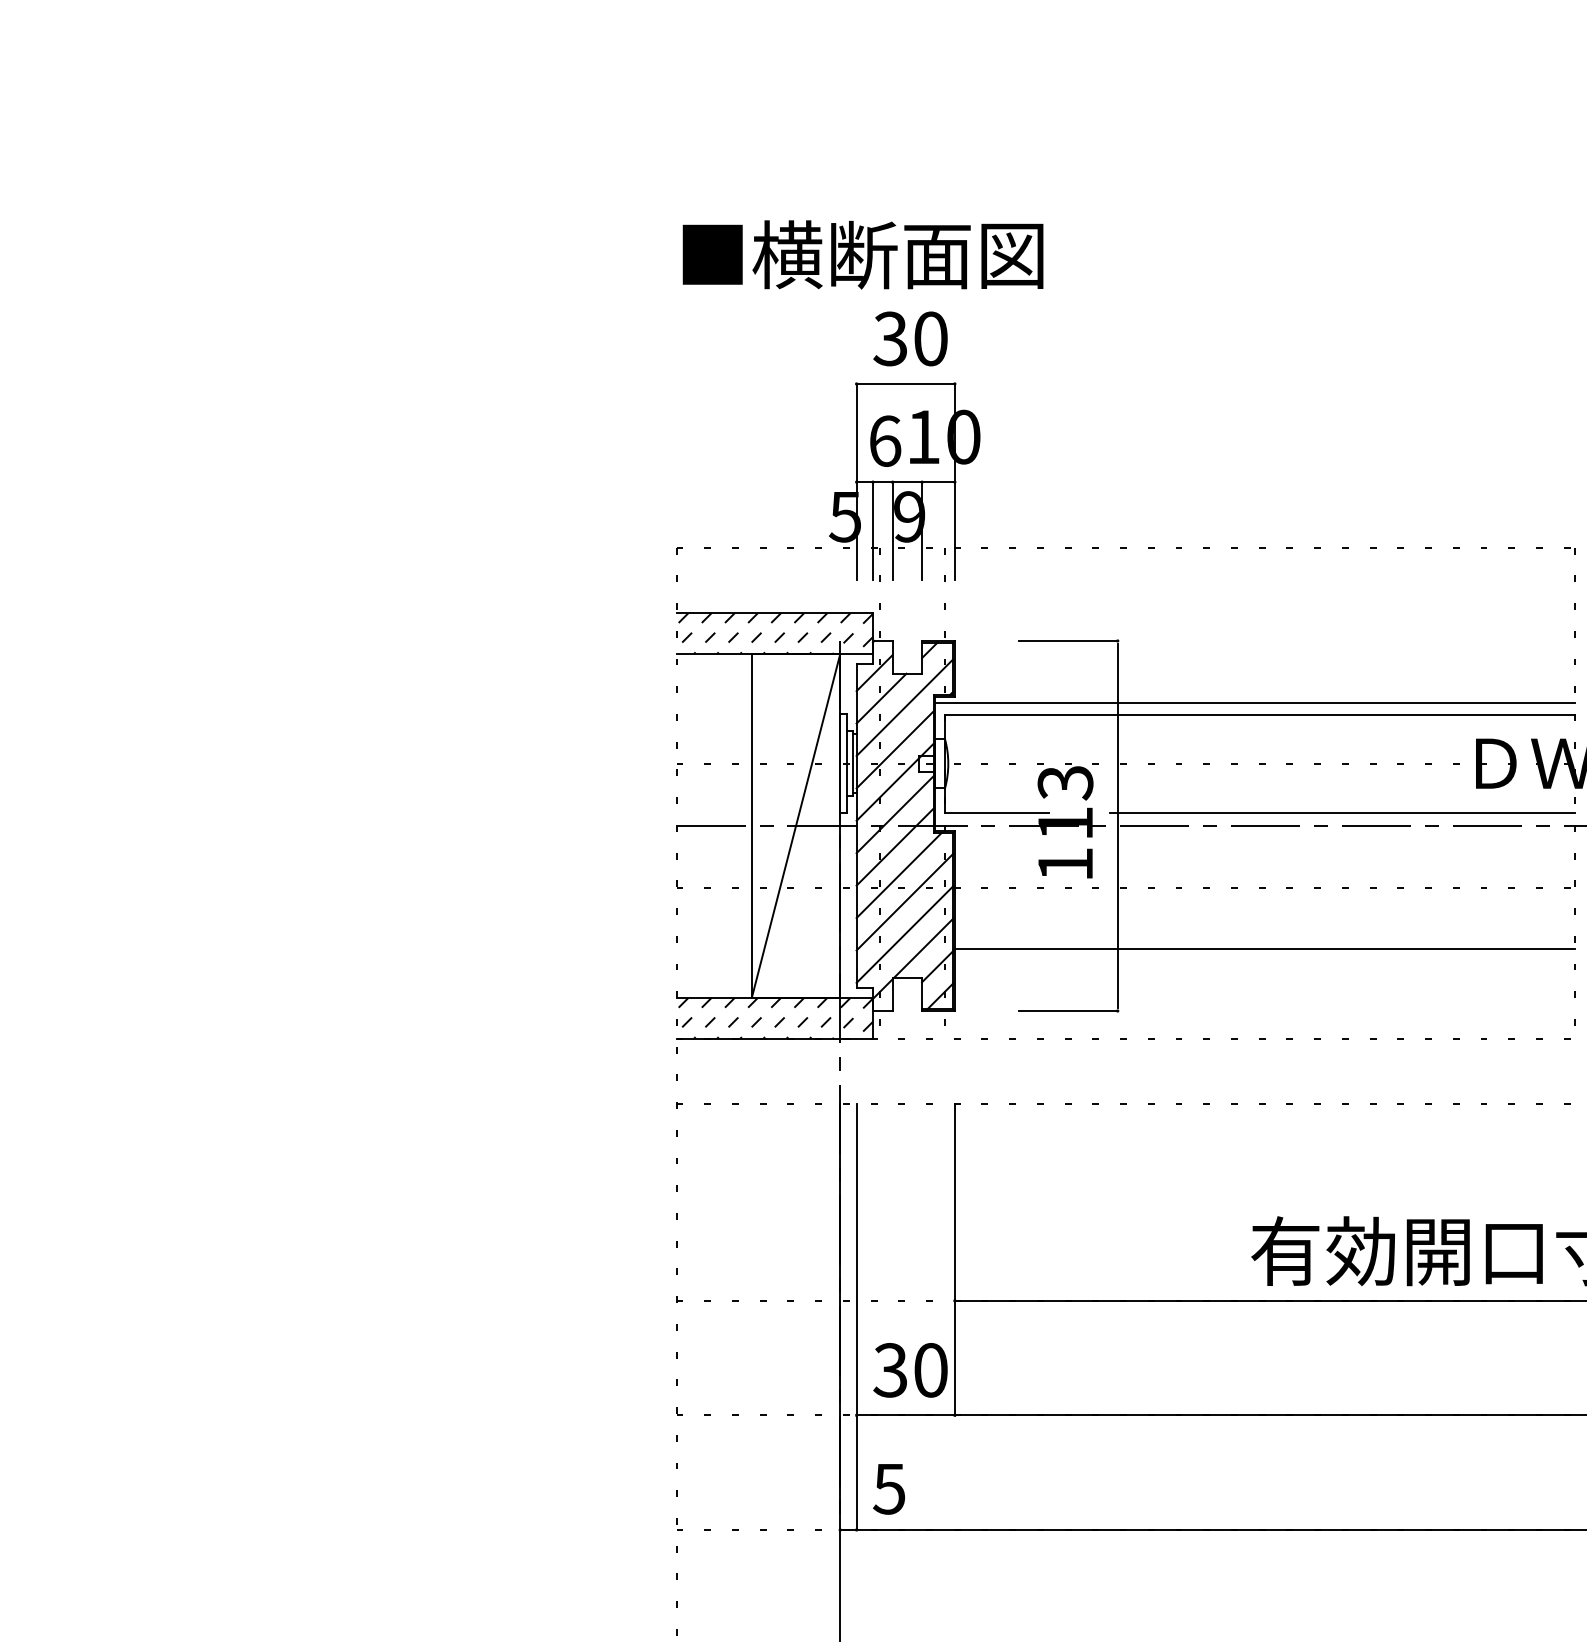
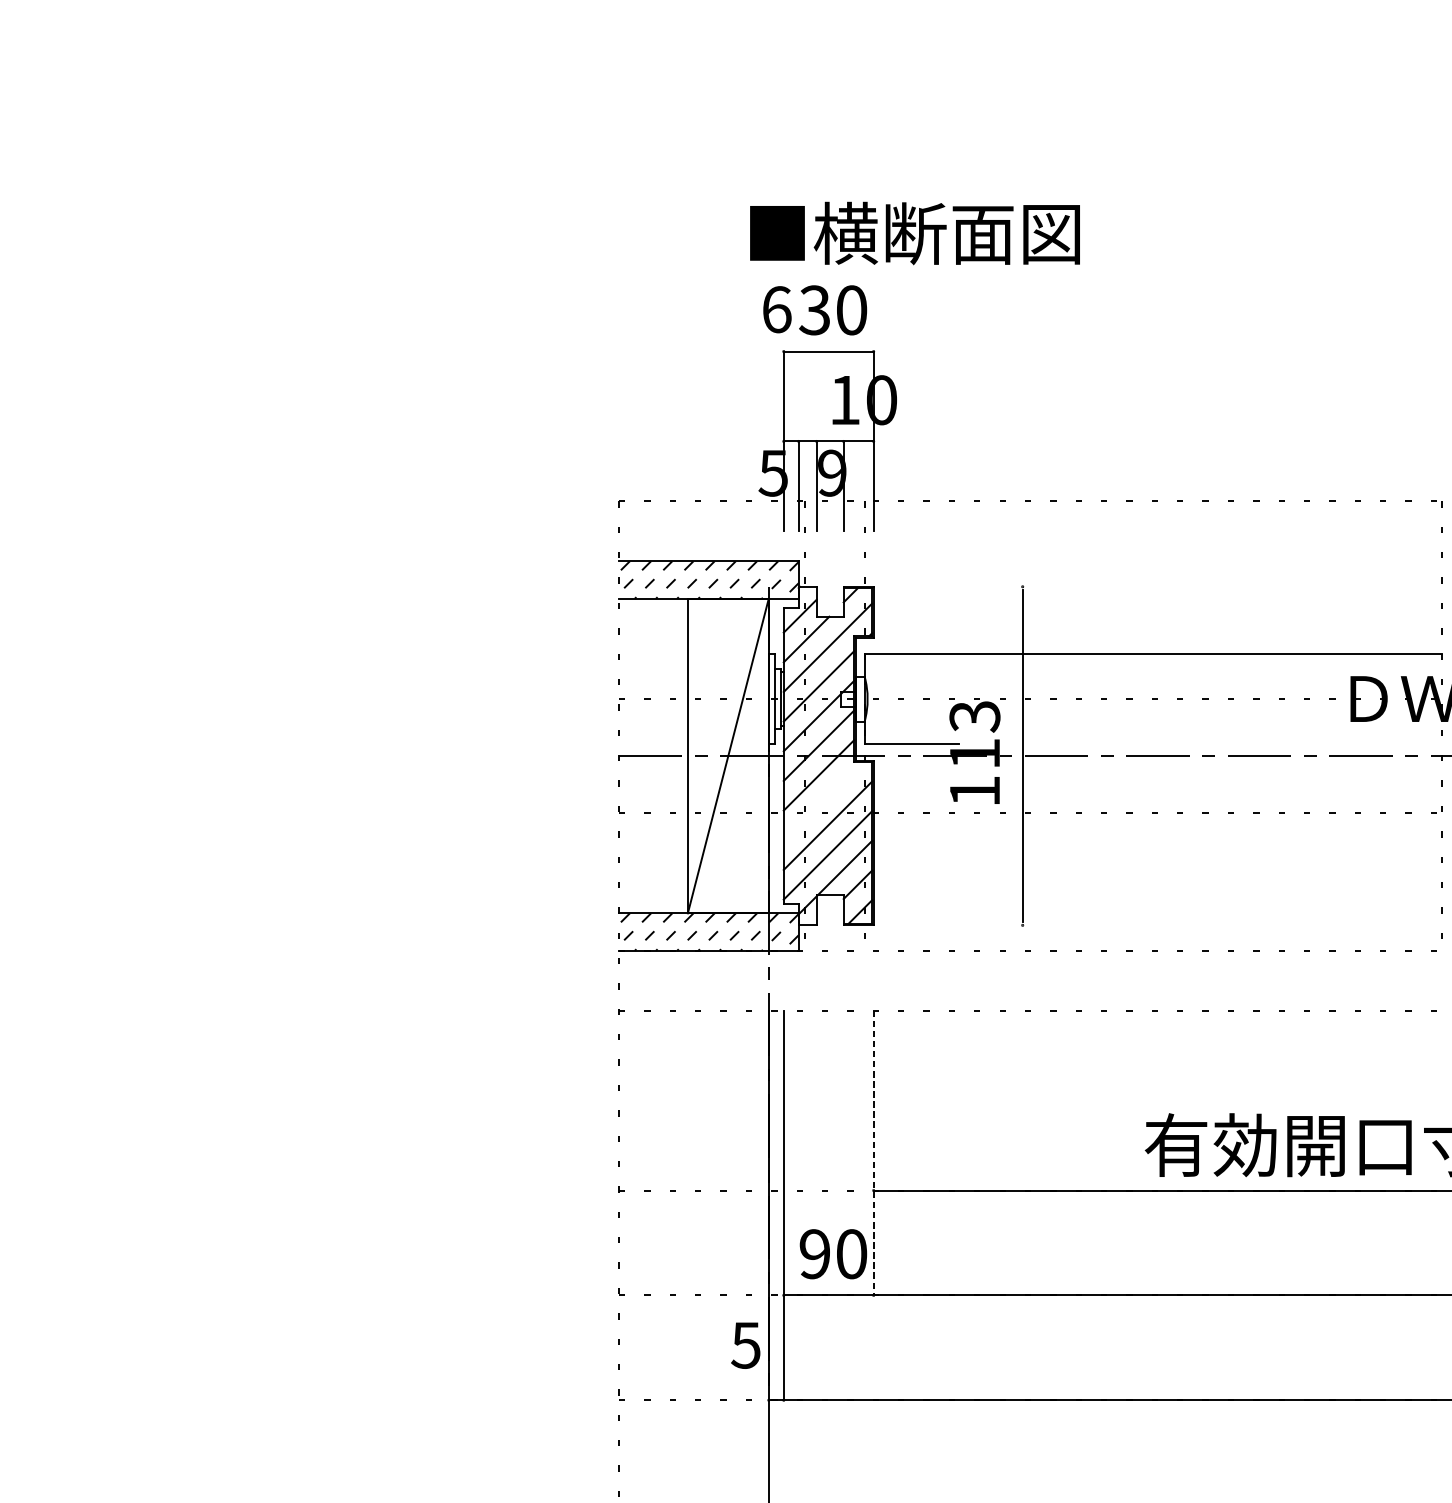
text: (862, 254) -> (914, 233), moved
text: (885, 440) -> (777, 309), moved
line: (1068, 640) -> (977, 586), removed
line: (1255, 703) -> (1148, 643), removed
line: (1342, 812) -> (1228, 743), removed
line: (899, 875) -> (823, 801), removed
line: (1264, 948) -> (1157, 868), removed
line: (1068, 1010) -> (977, 924), removed
line: (954, 1259) -> (873, 1152), solid -> dashed
text: (890, 1370) -> (814, 1254), 30 -> 90
text: (888, 1489) -> (745, 1345), moved

